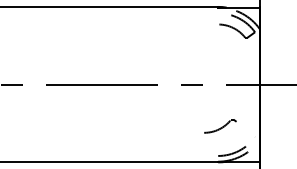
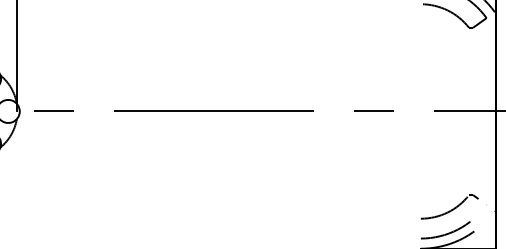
part: (220, 126) -> (449, 207), moved

